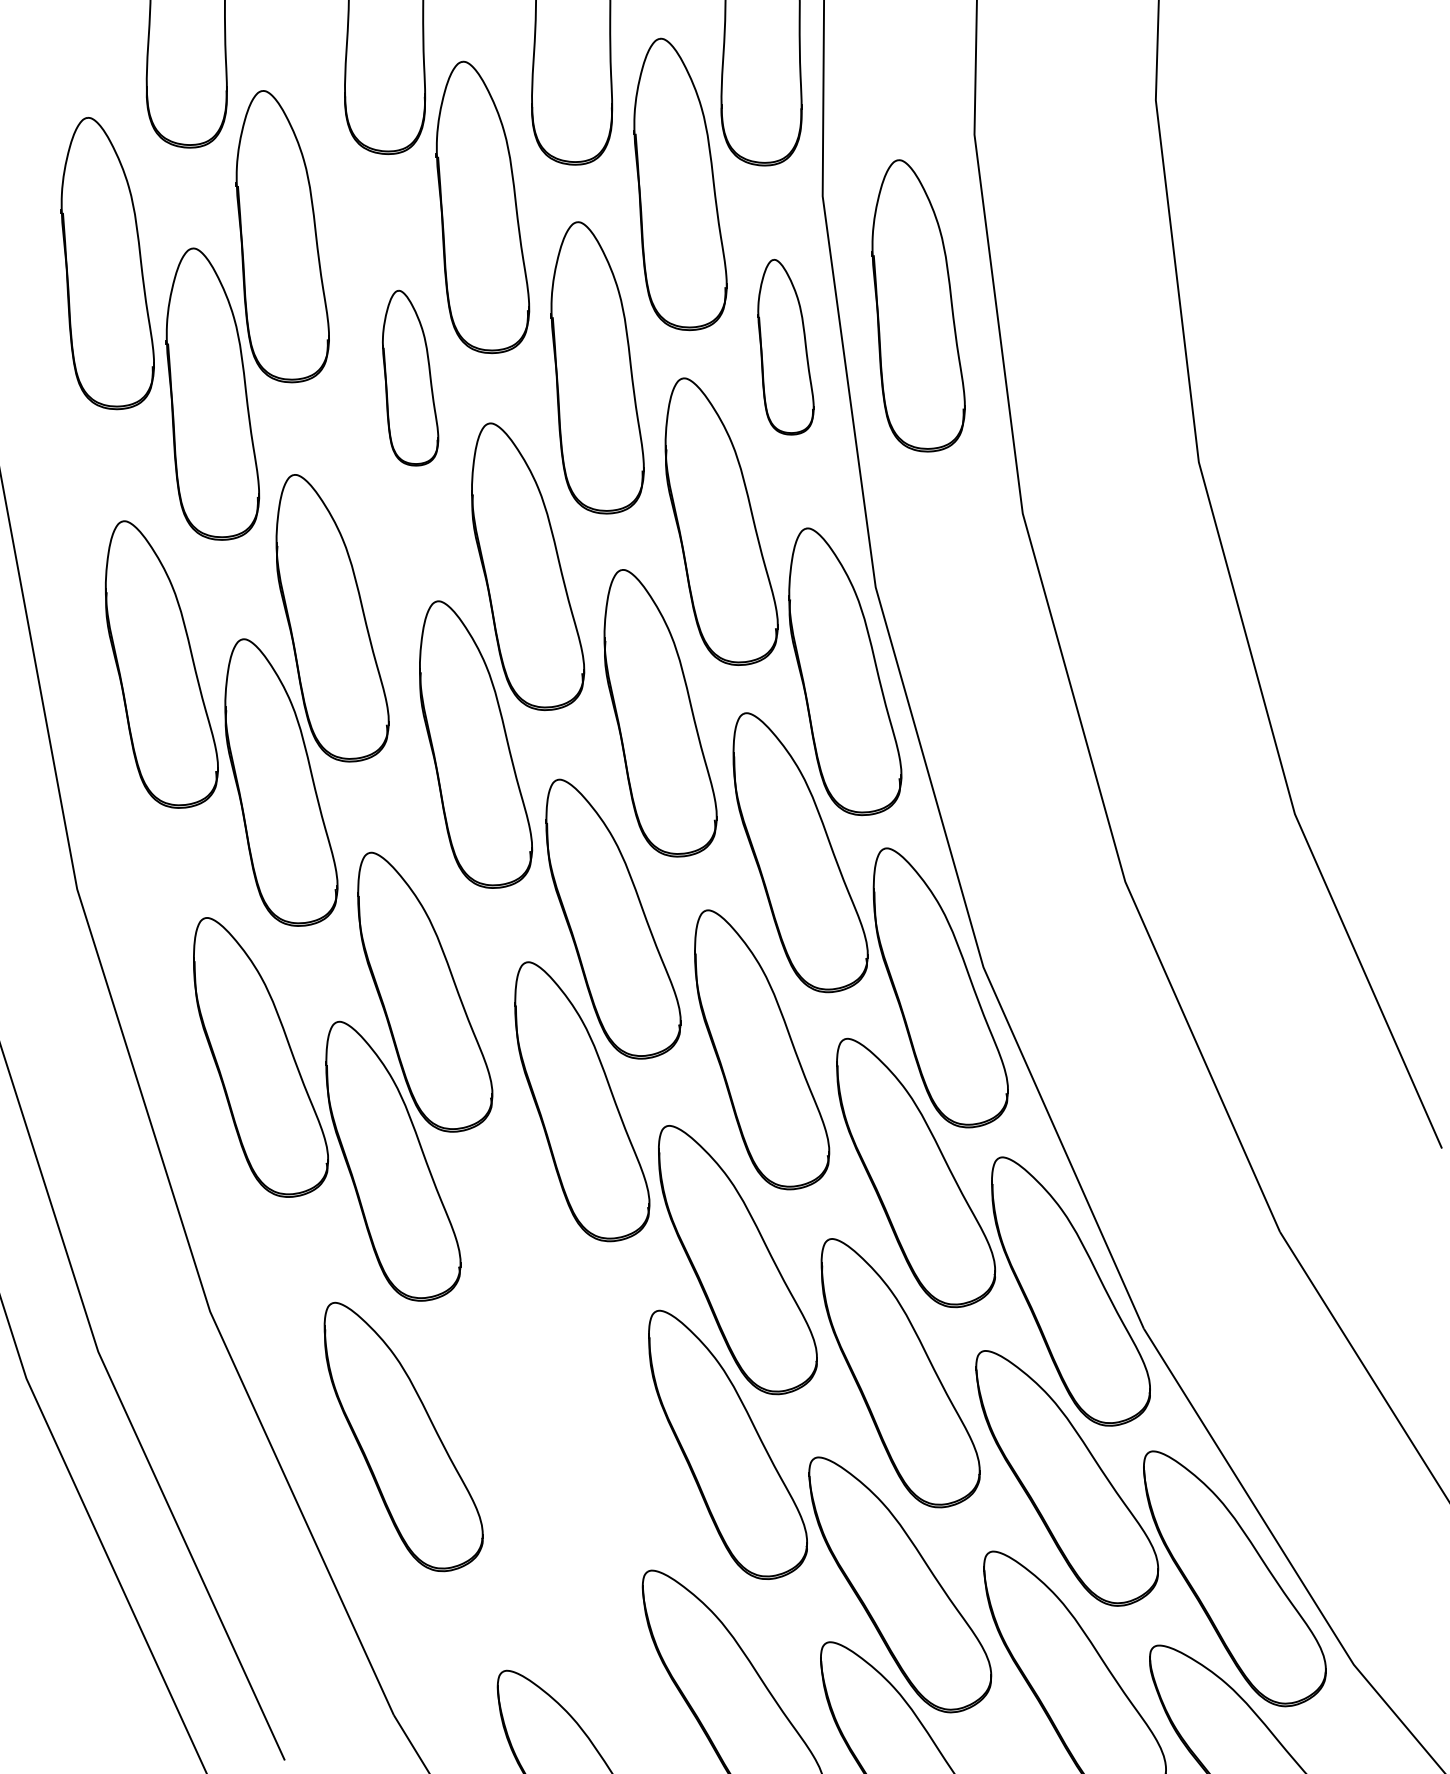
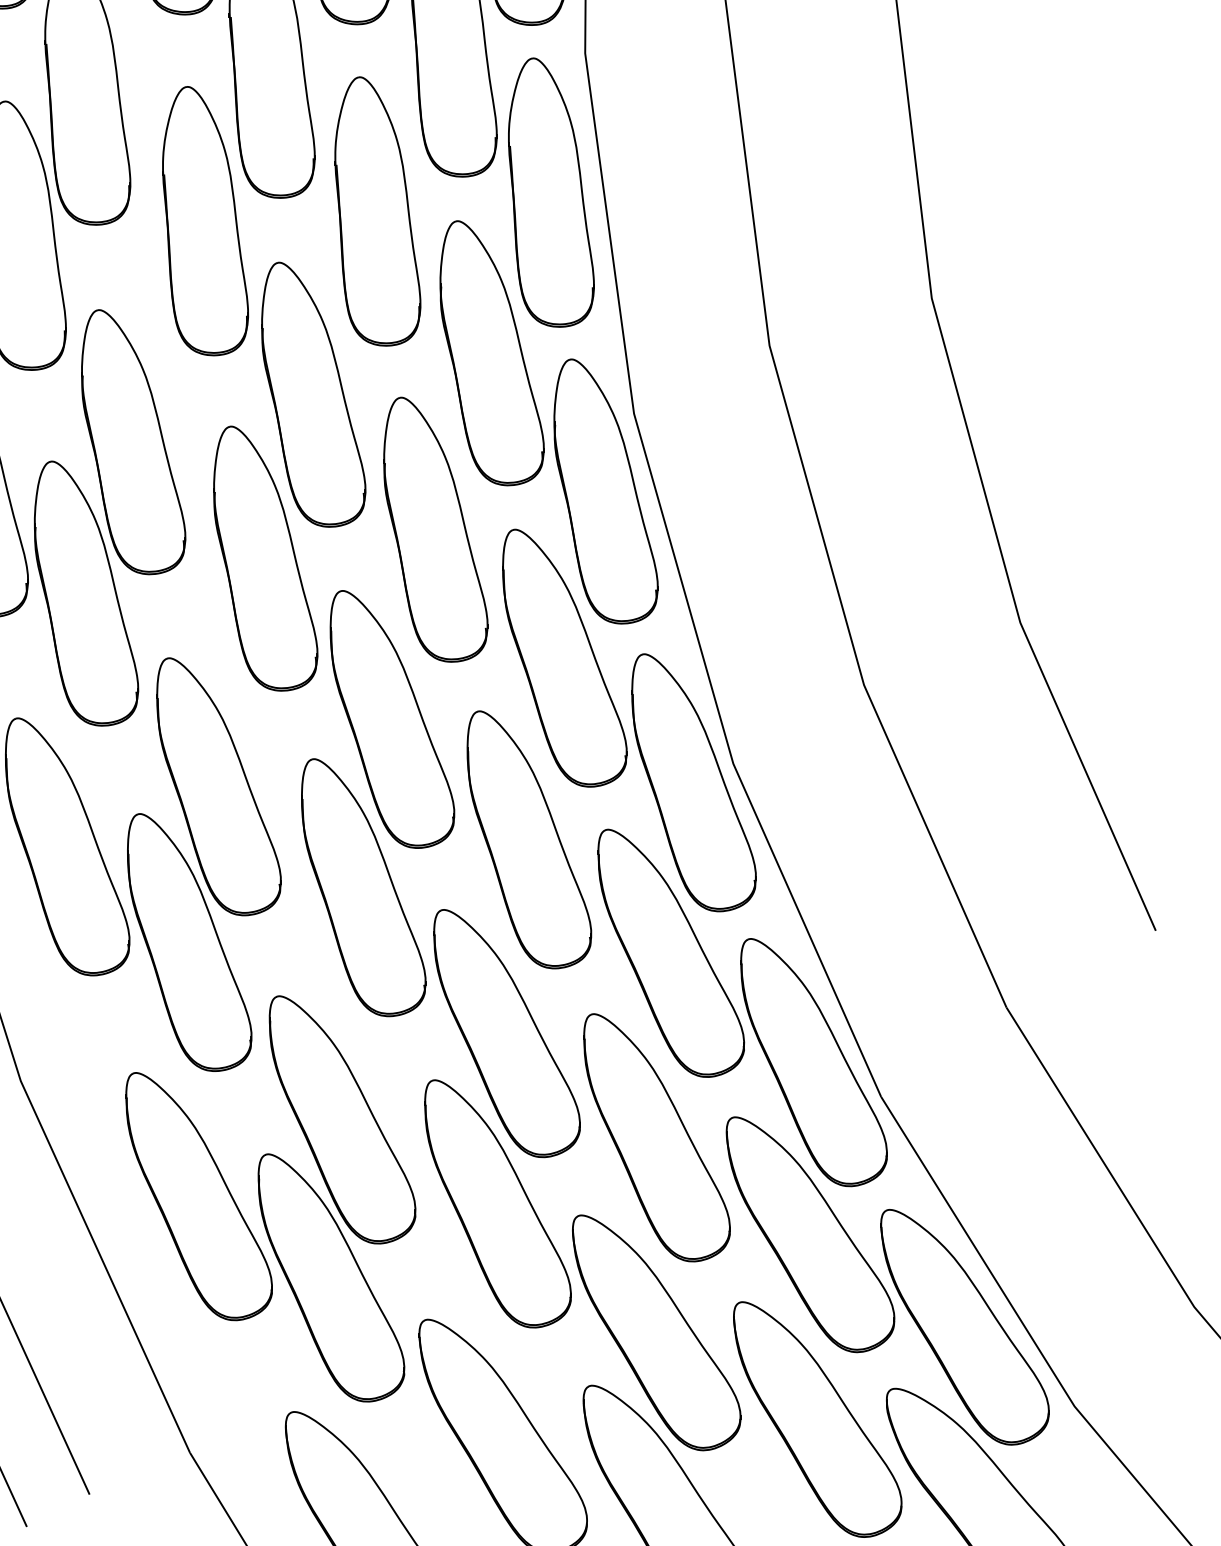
part: (918, 305) -> (673, 154), removed
part: (785, 346) -> (550, 191), size x1.67
part: (410, 377) -> (205, 220), size x1.67
part: (553, 1439) -> (337, 1198), added

